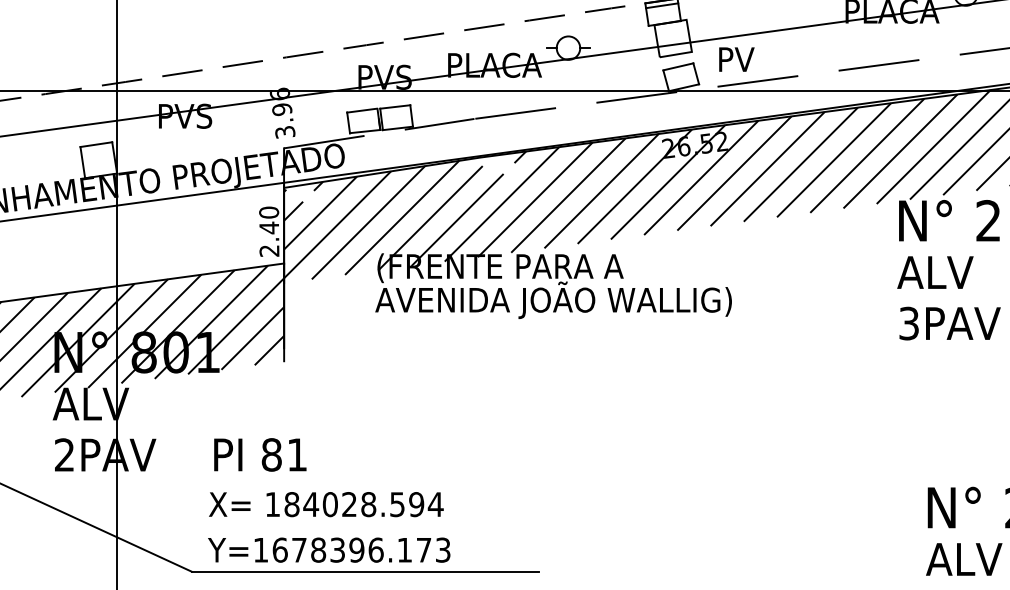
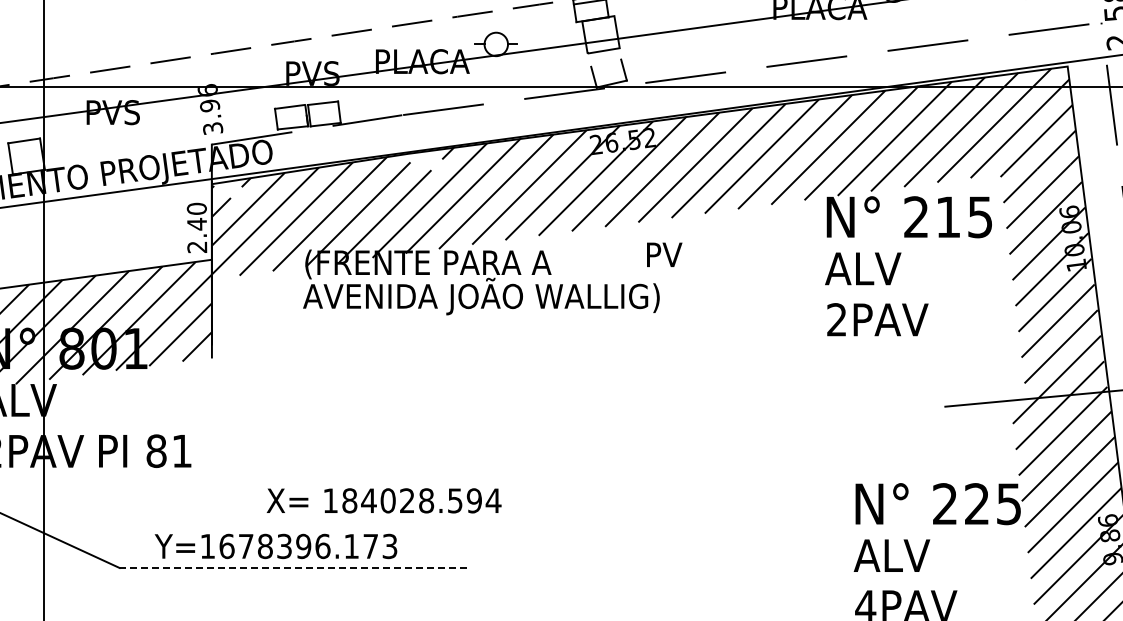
text: (736, 59) -> (664, 254), moved
line: (678, 66) -> (606, 62), removed
text: (908, 323) -> (836, 319), 3PAV -> 2PAV
text: (260, 454) -> (145, 450), moved
text: (325, 504) -> (383, 500), moved
text: (328, 550) -> (275, 546), moved
line: (365, 571) -> (293, 567), solid -> dashed

